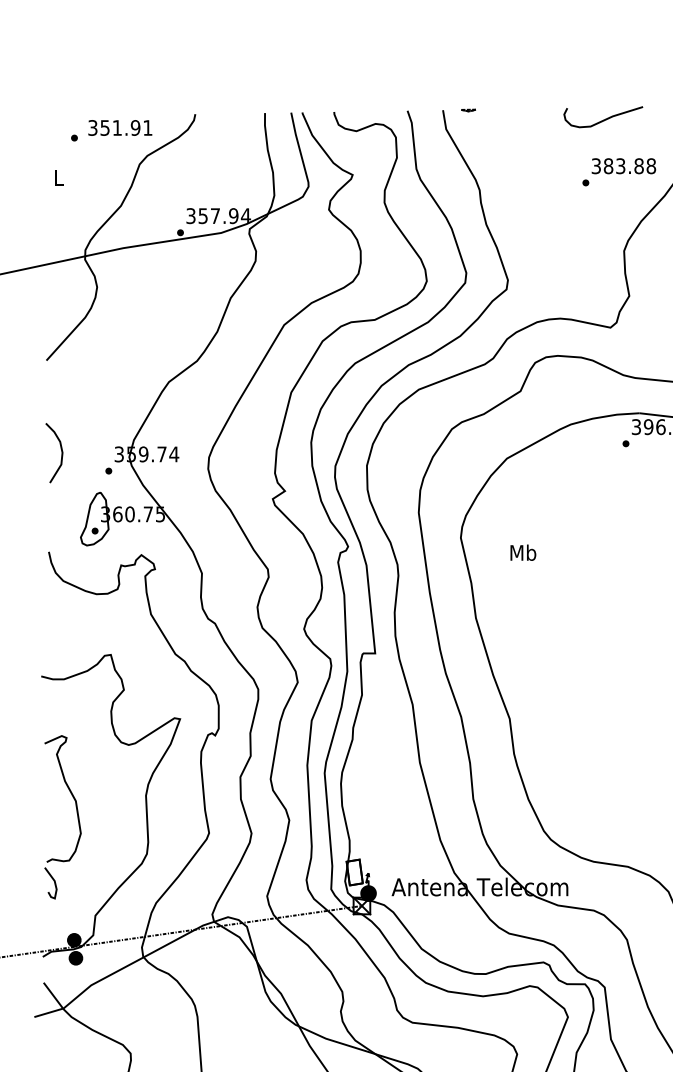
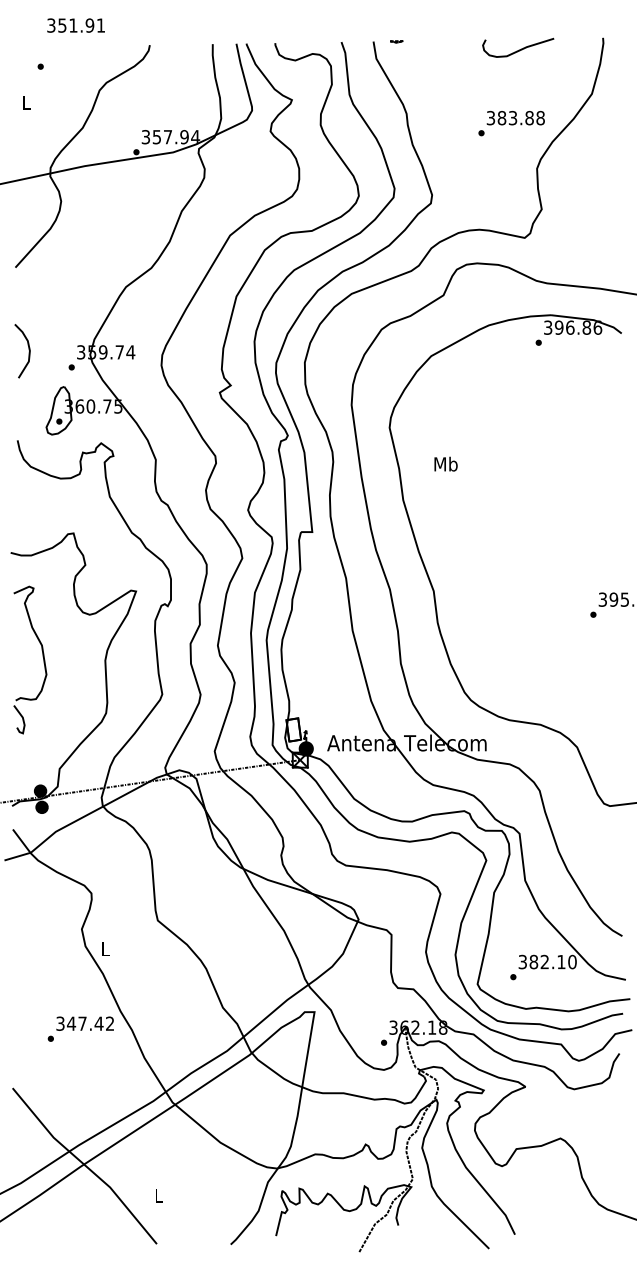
text: (119, 127) -> (75, 25), moved
text: (619, 172) -> (511, 123), moved
text: (522, 552) -> (445, 463), moved
part: (76, 813) -> (42, 656), moved

